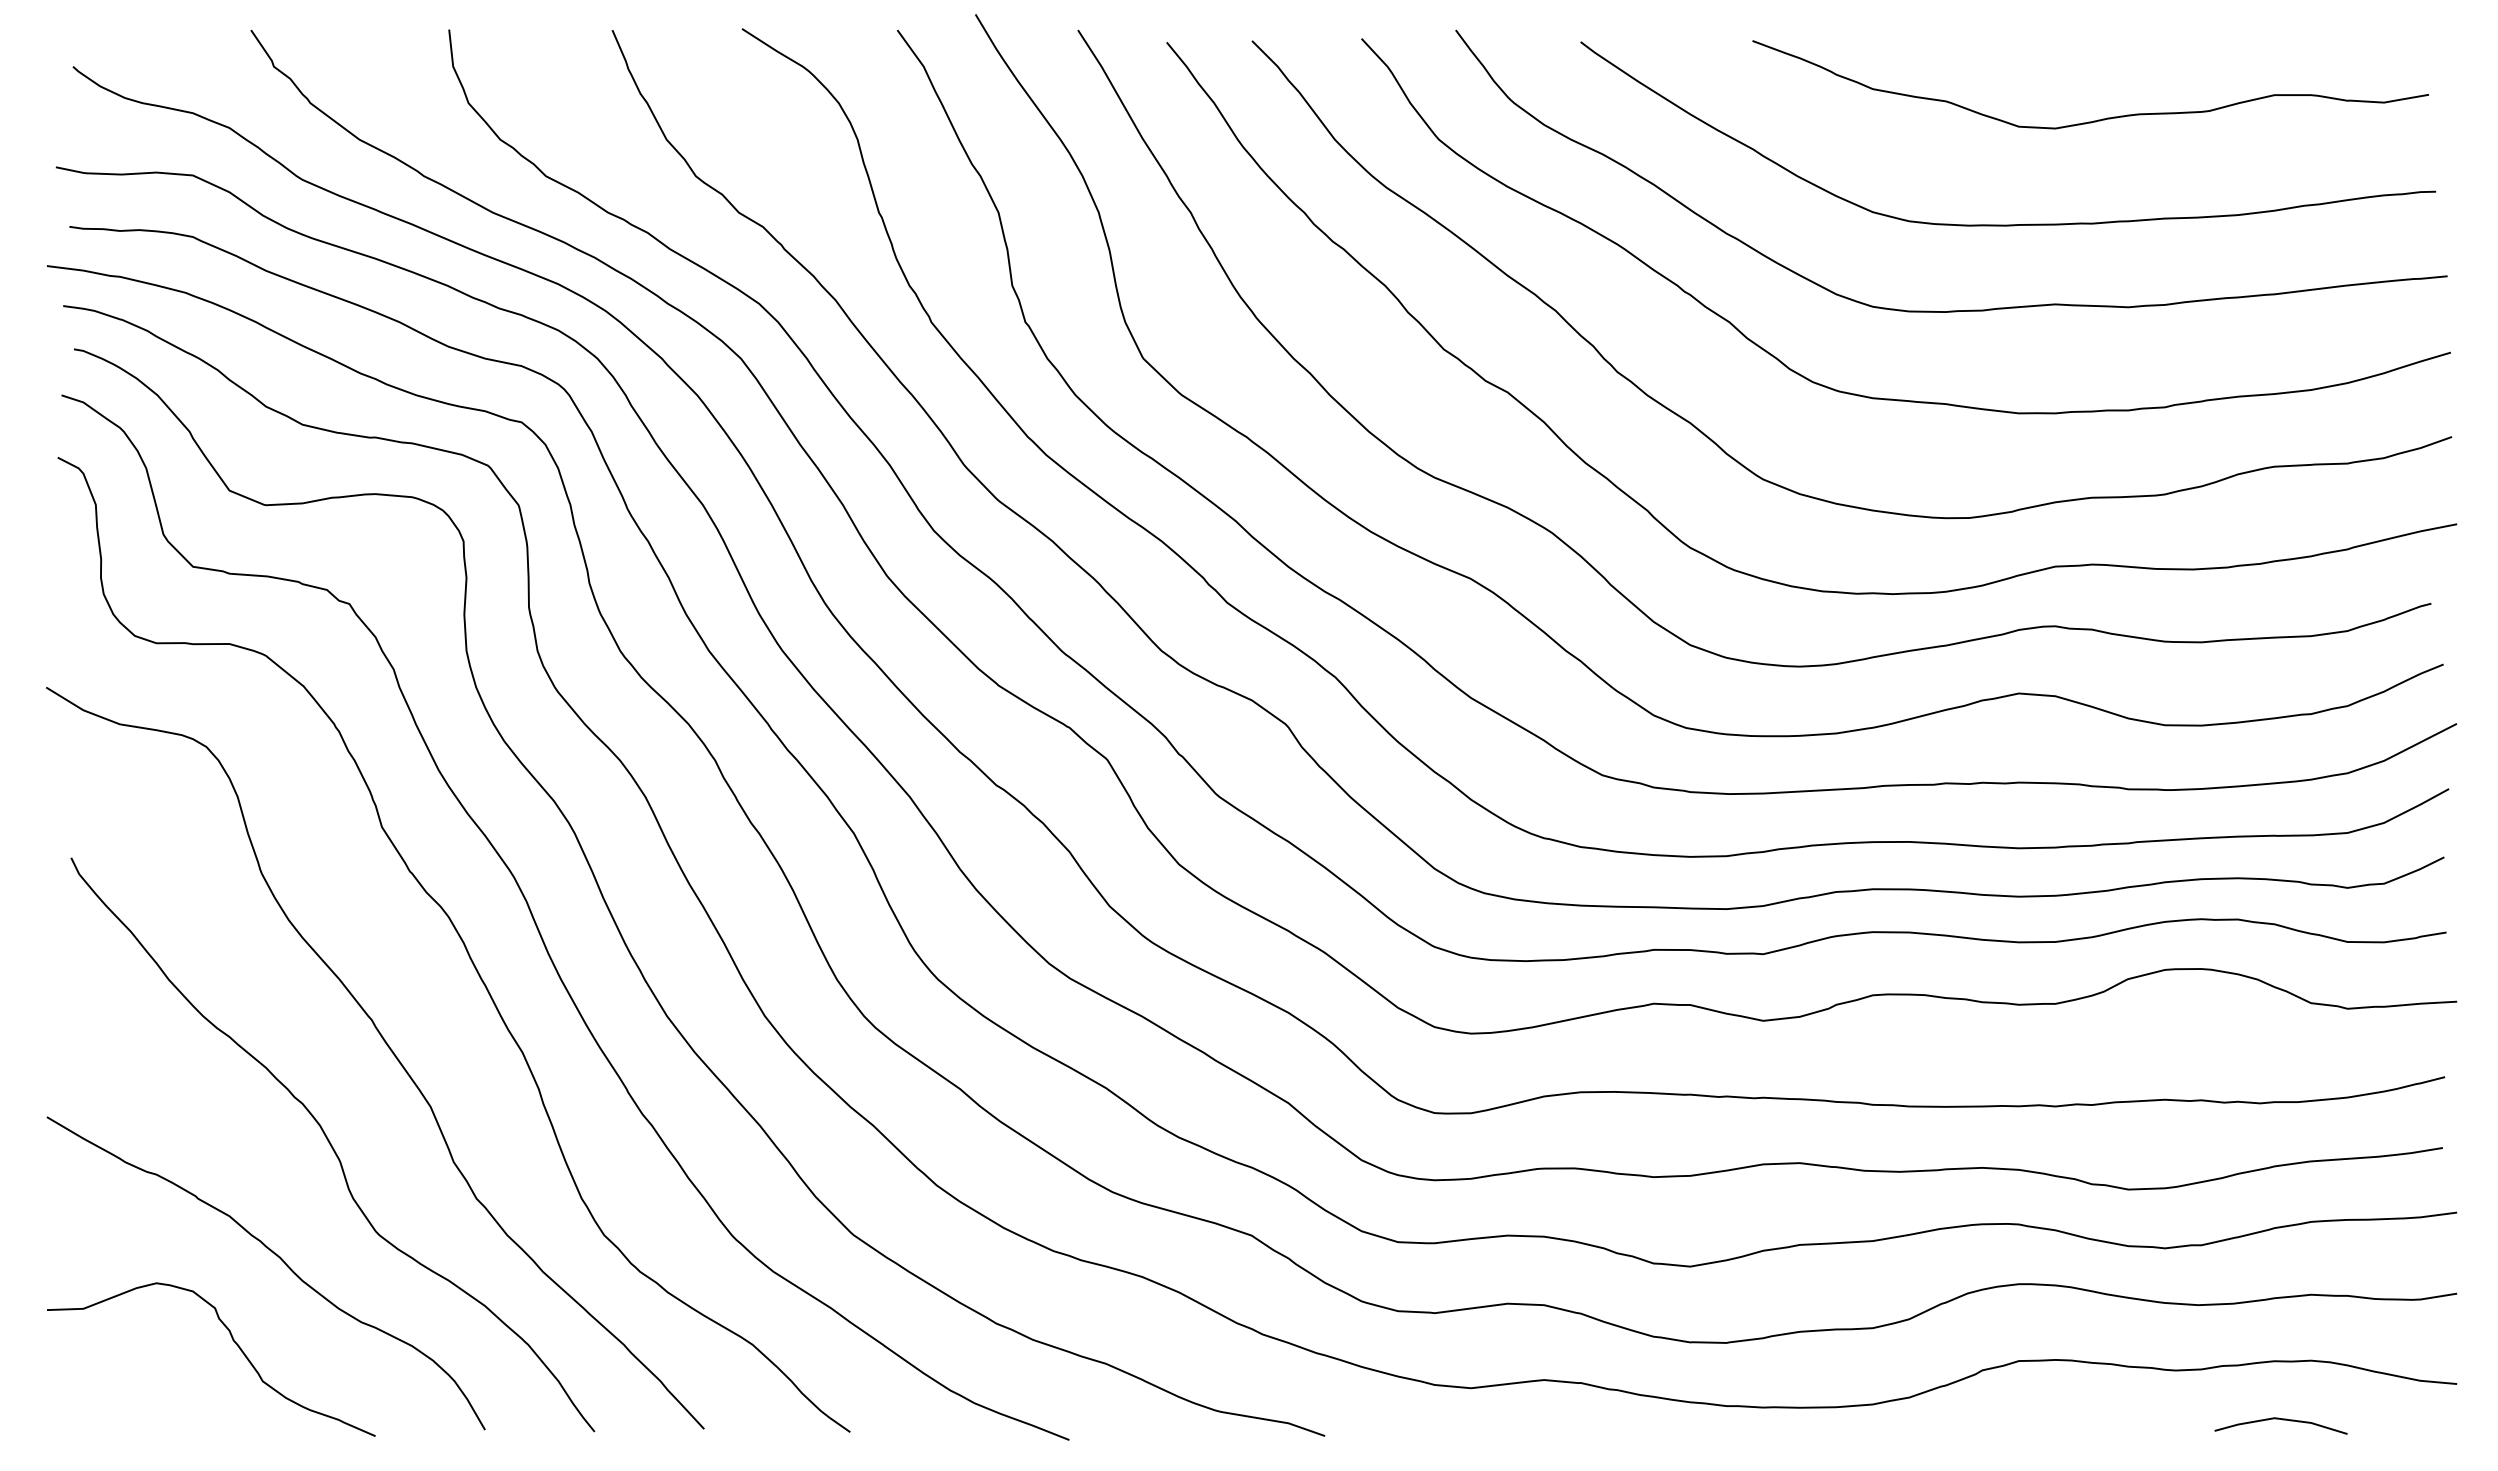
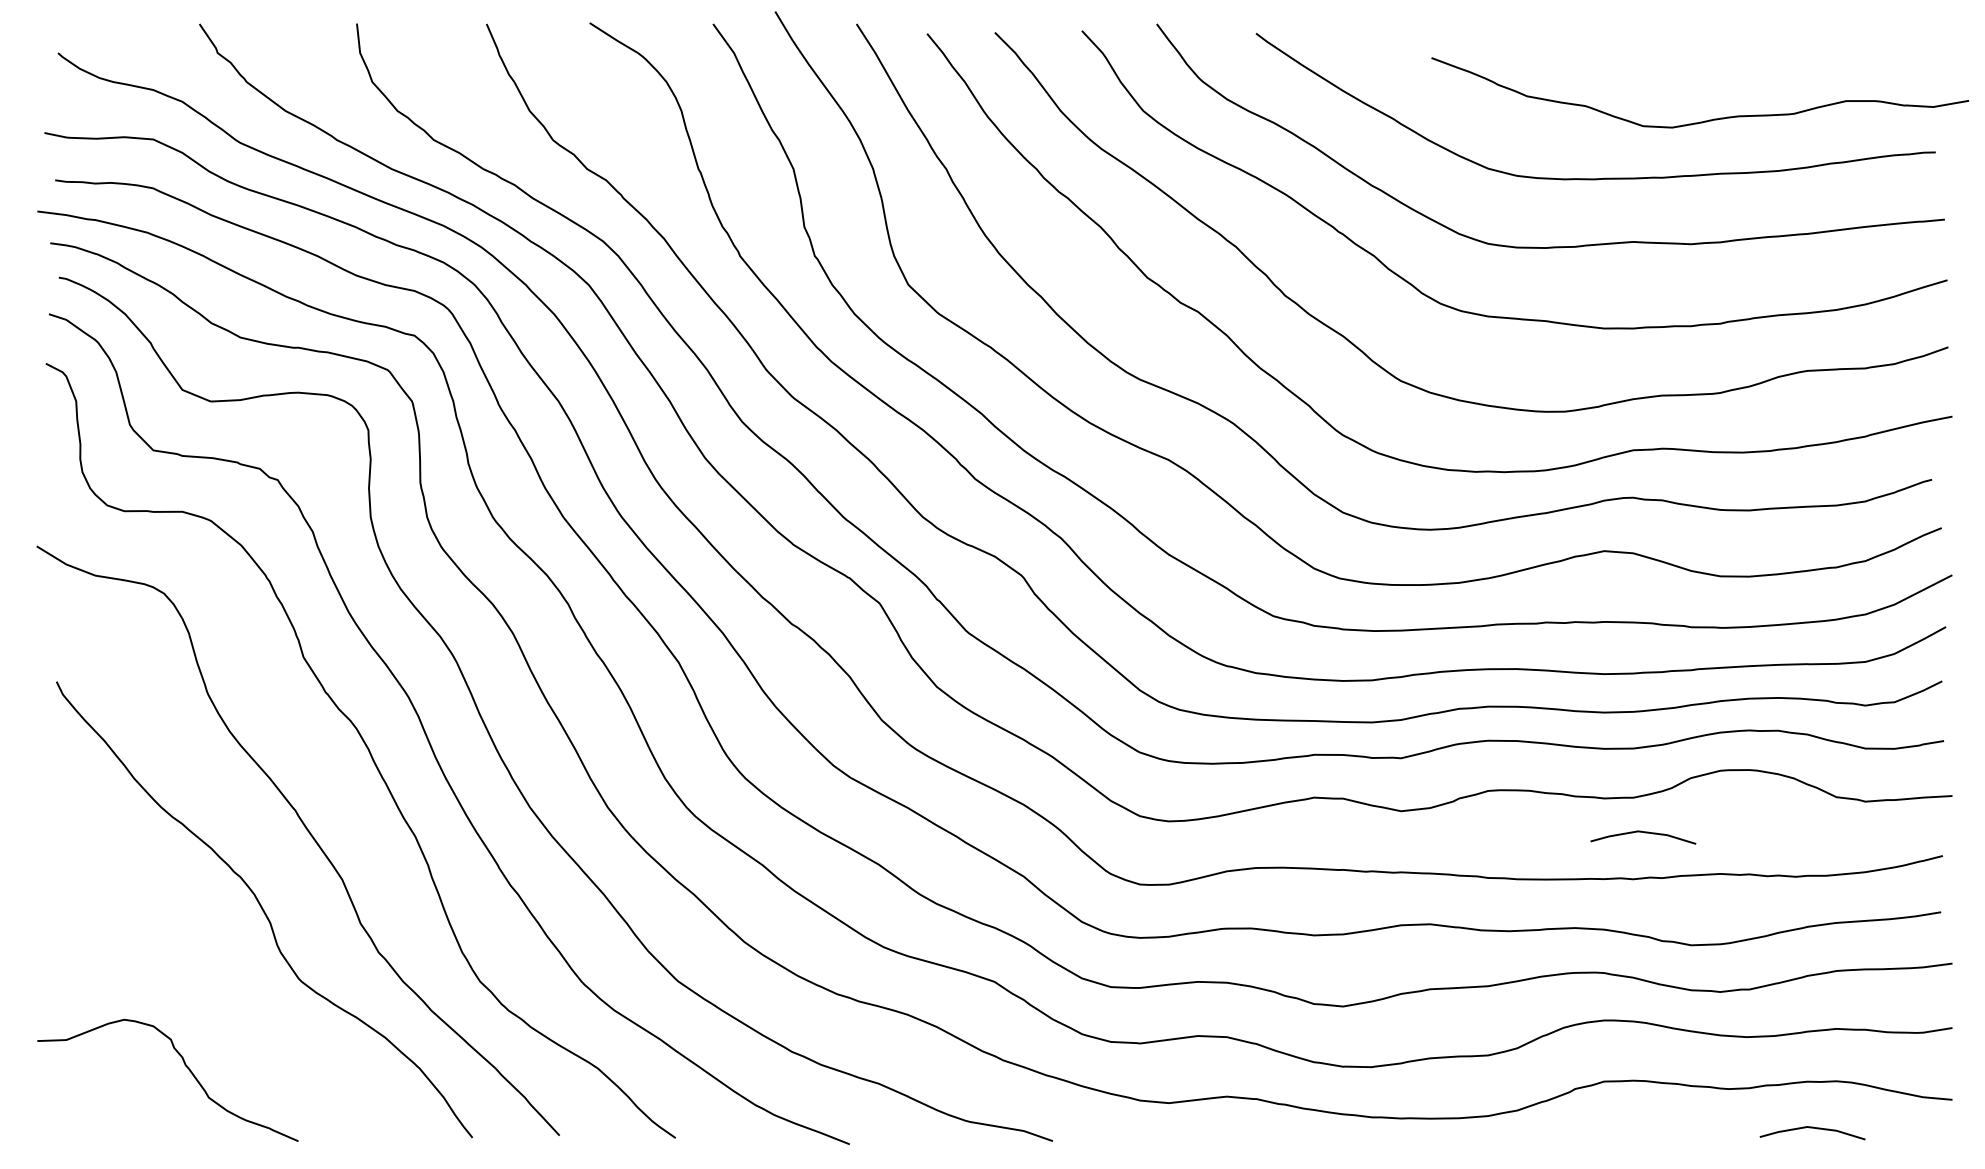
curve: (2098, 119) -> (1706, 120), moved
line: (2069, 1048) -> (1644, 833), added
curve: (276, 1256) -> (219, 998), removed

